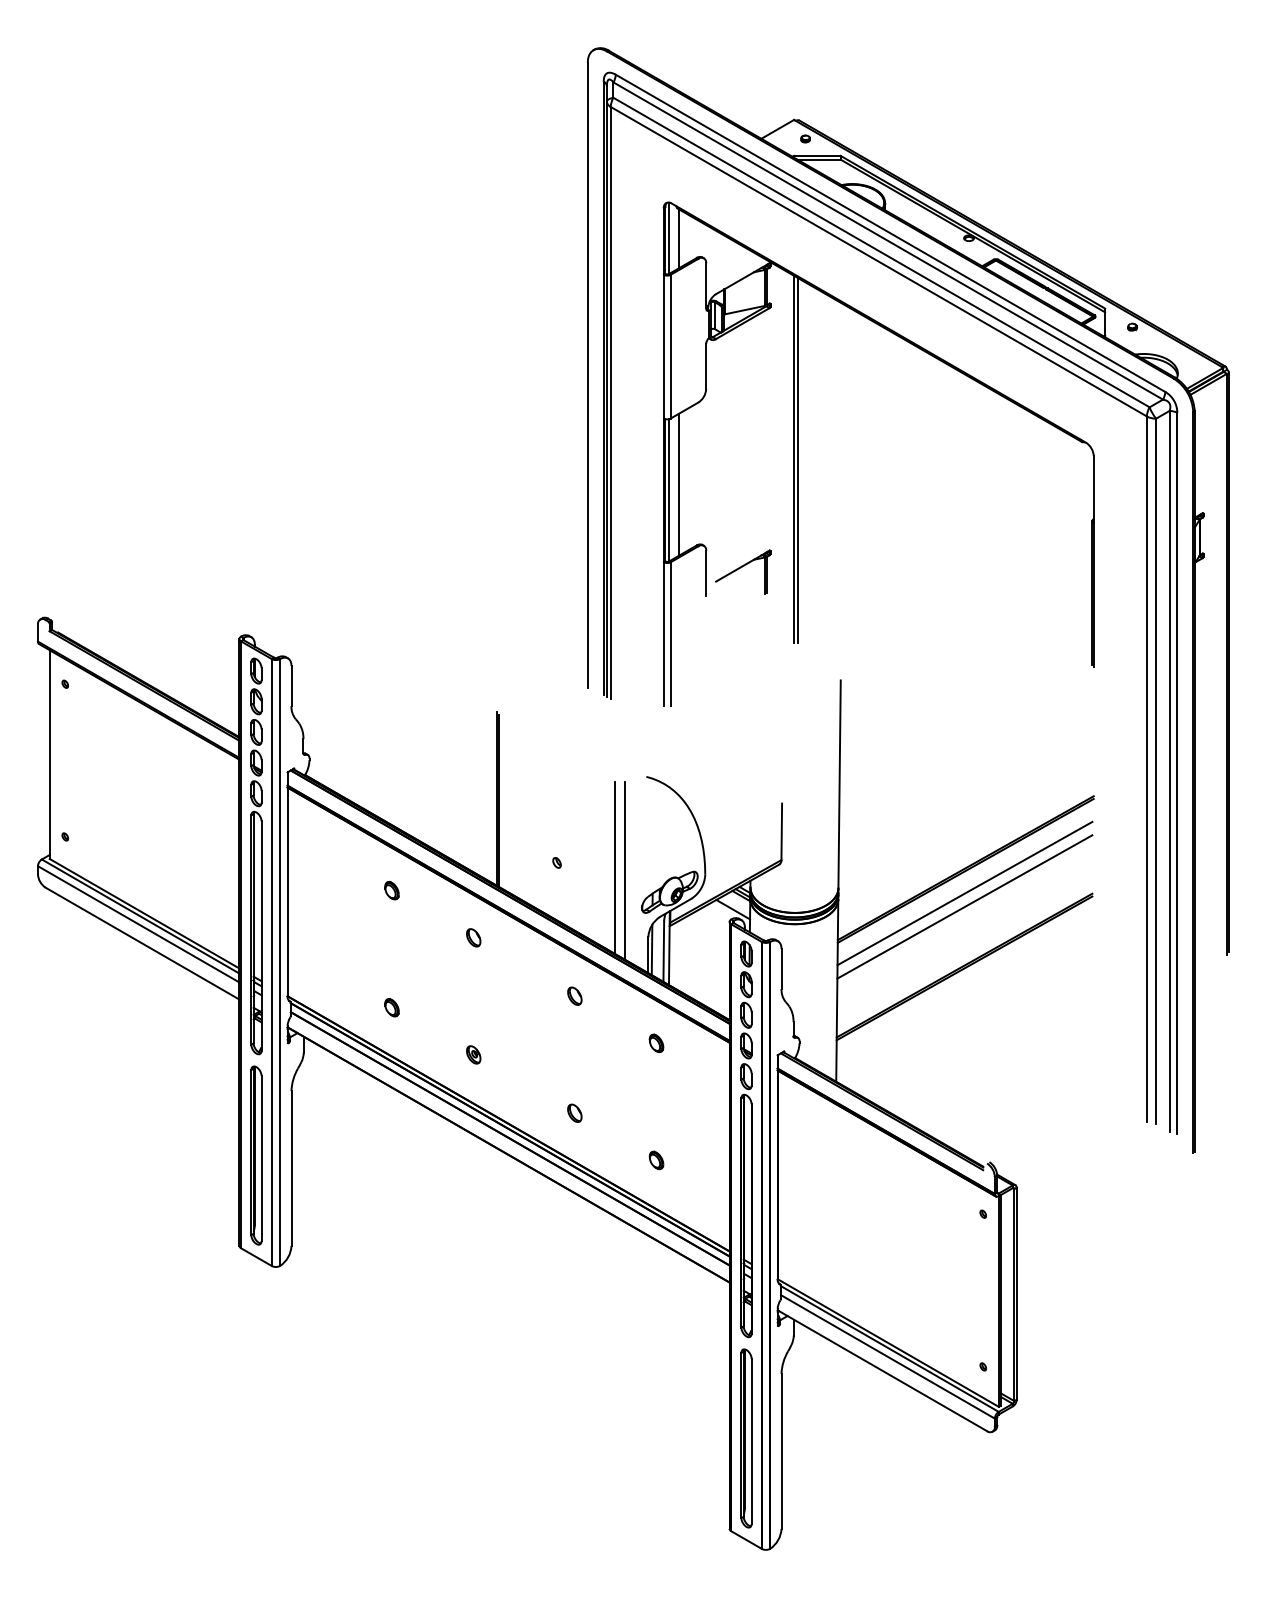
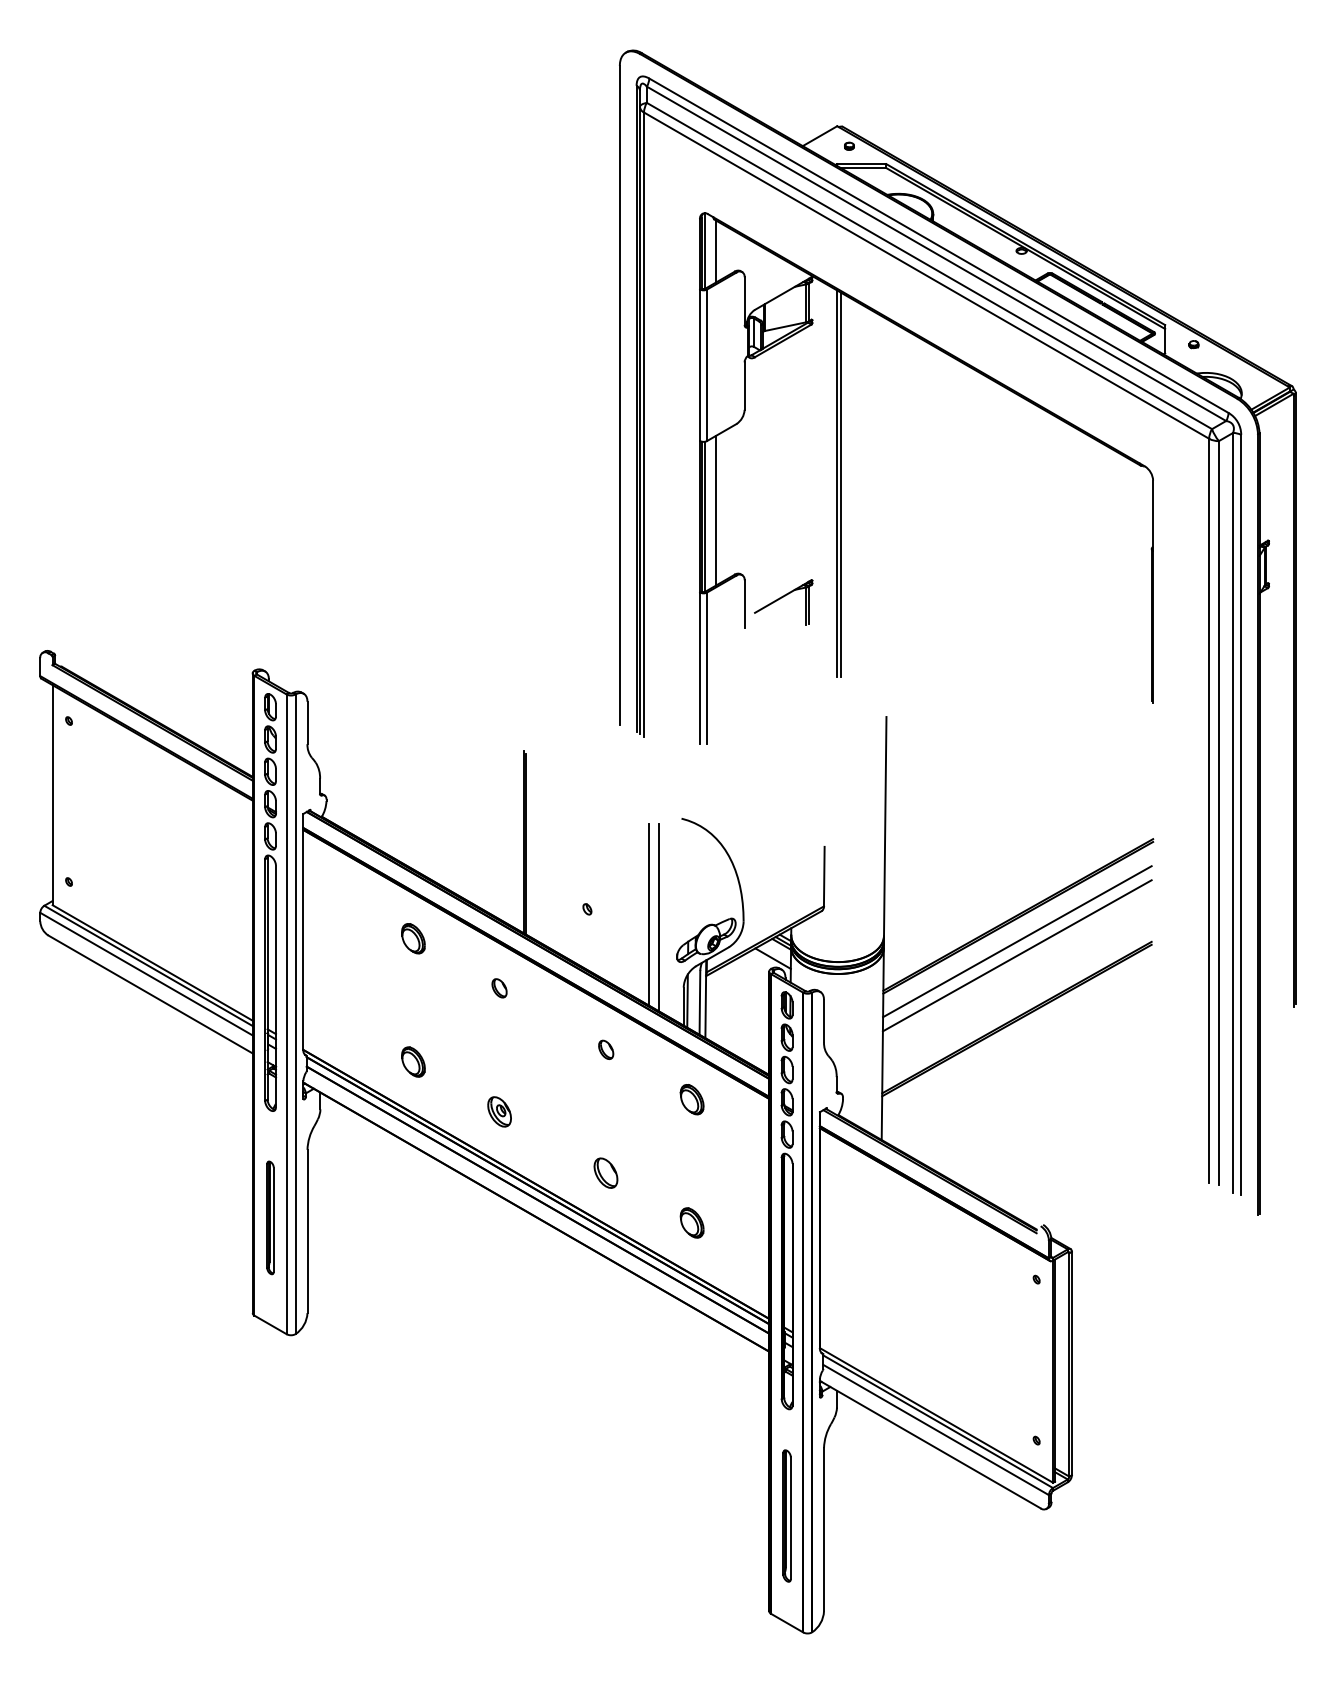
part: (392, 890) -> (413, 938), size x1.6
part: (392, 1007) -> (413, 1061), size x1.6
part: (656, 1043) -> (692, 1099), size x1.6
part: (473, 1054) -> (499, 1111), size x1.6
part: (575, 1113) -> (606, 1173), size x1.6
part: (256, 1155) -> (270, 1217), size x0.6
part: (656, 1159) -> (692, 1222), size x1.6
part: (745, 1437) -> (786, 1515), size x0.7

